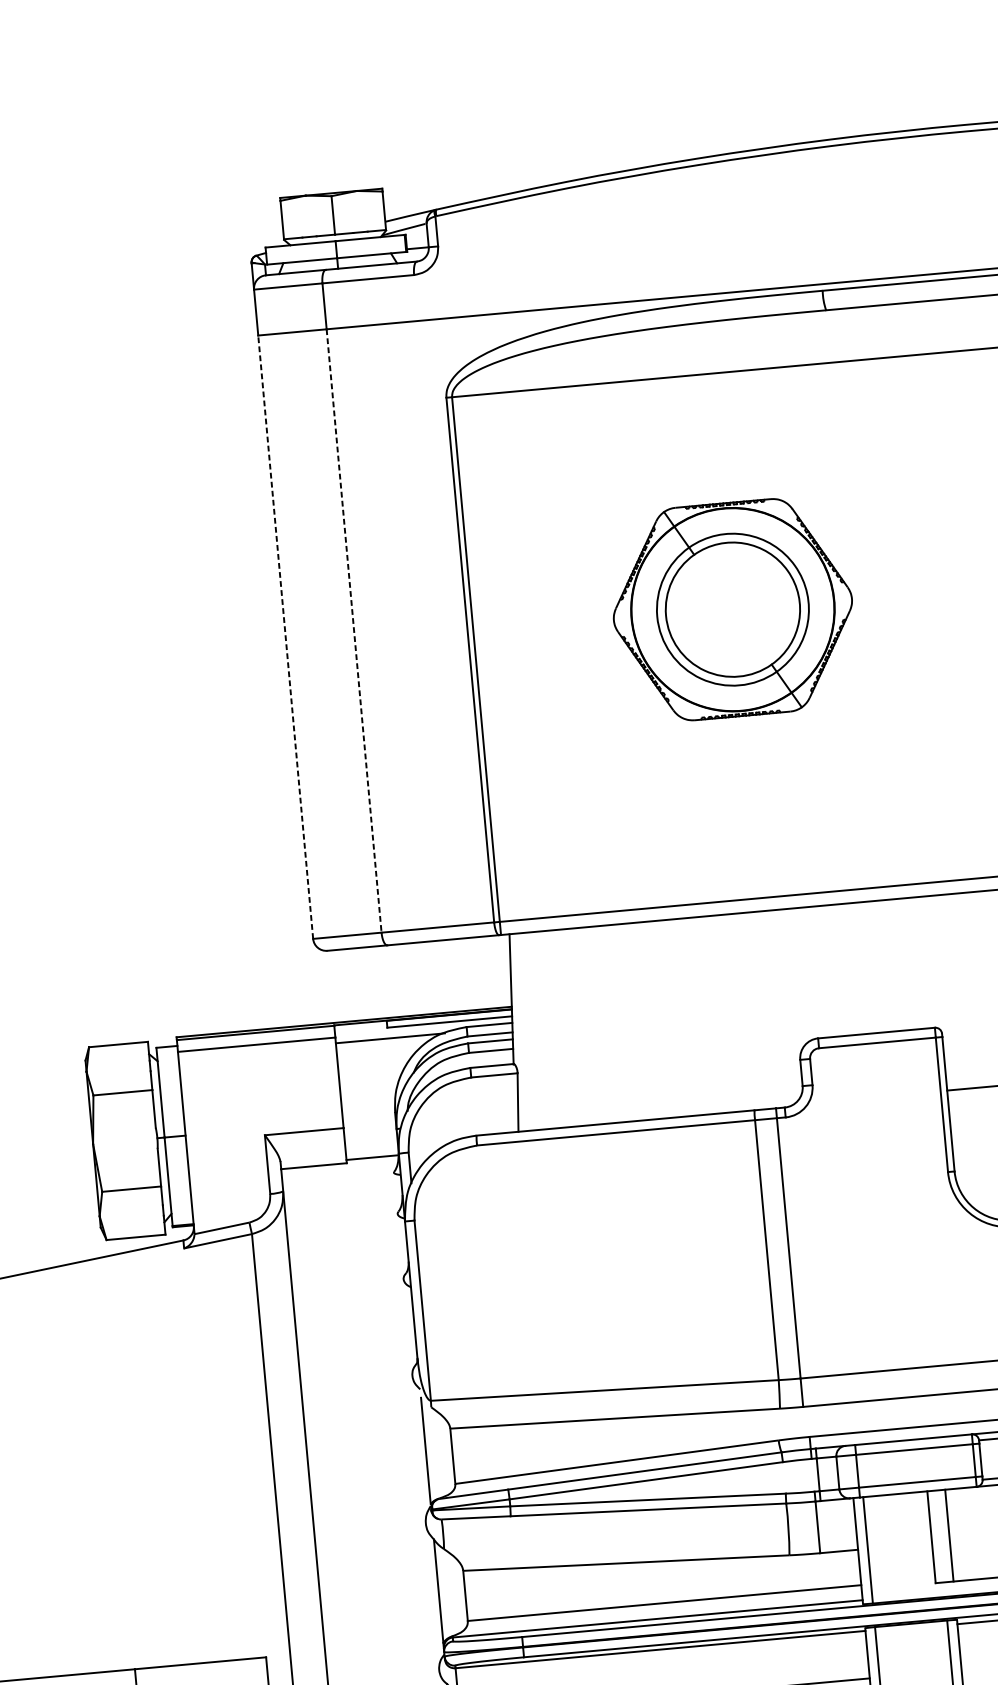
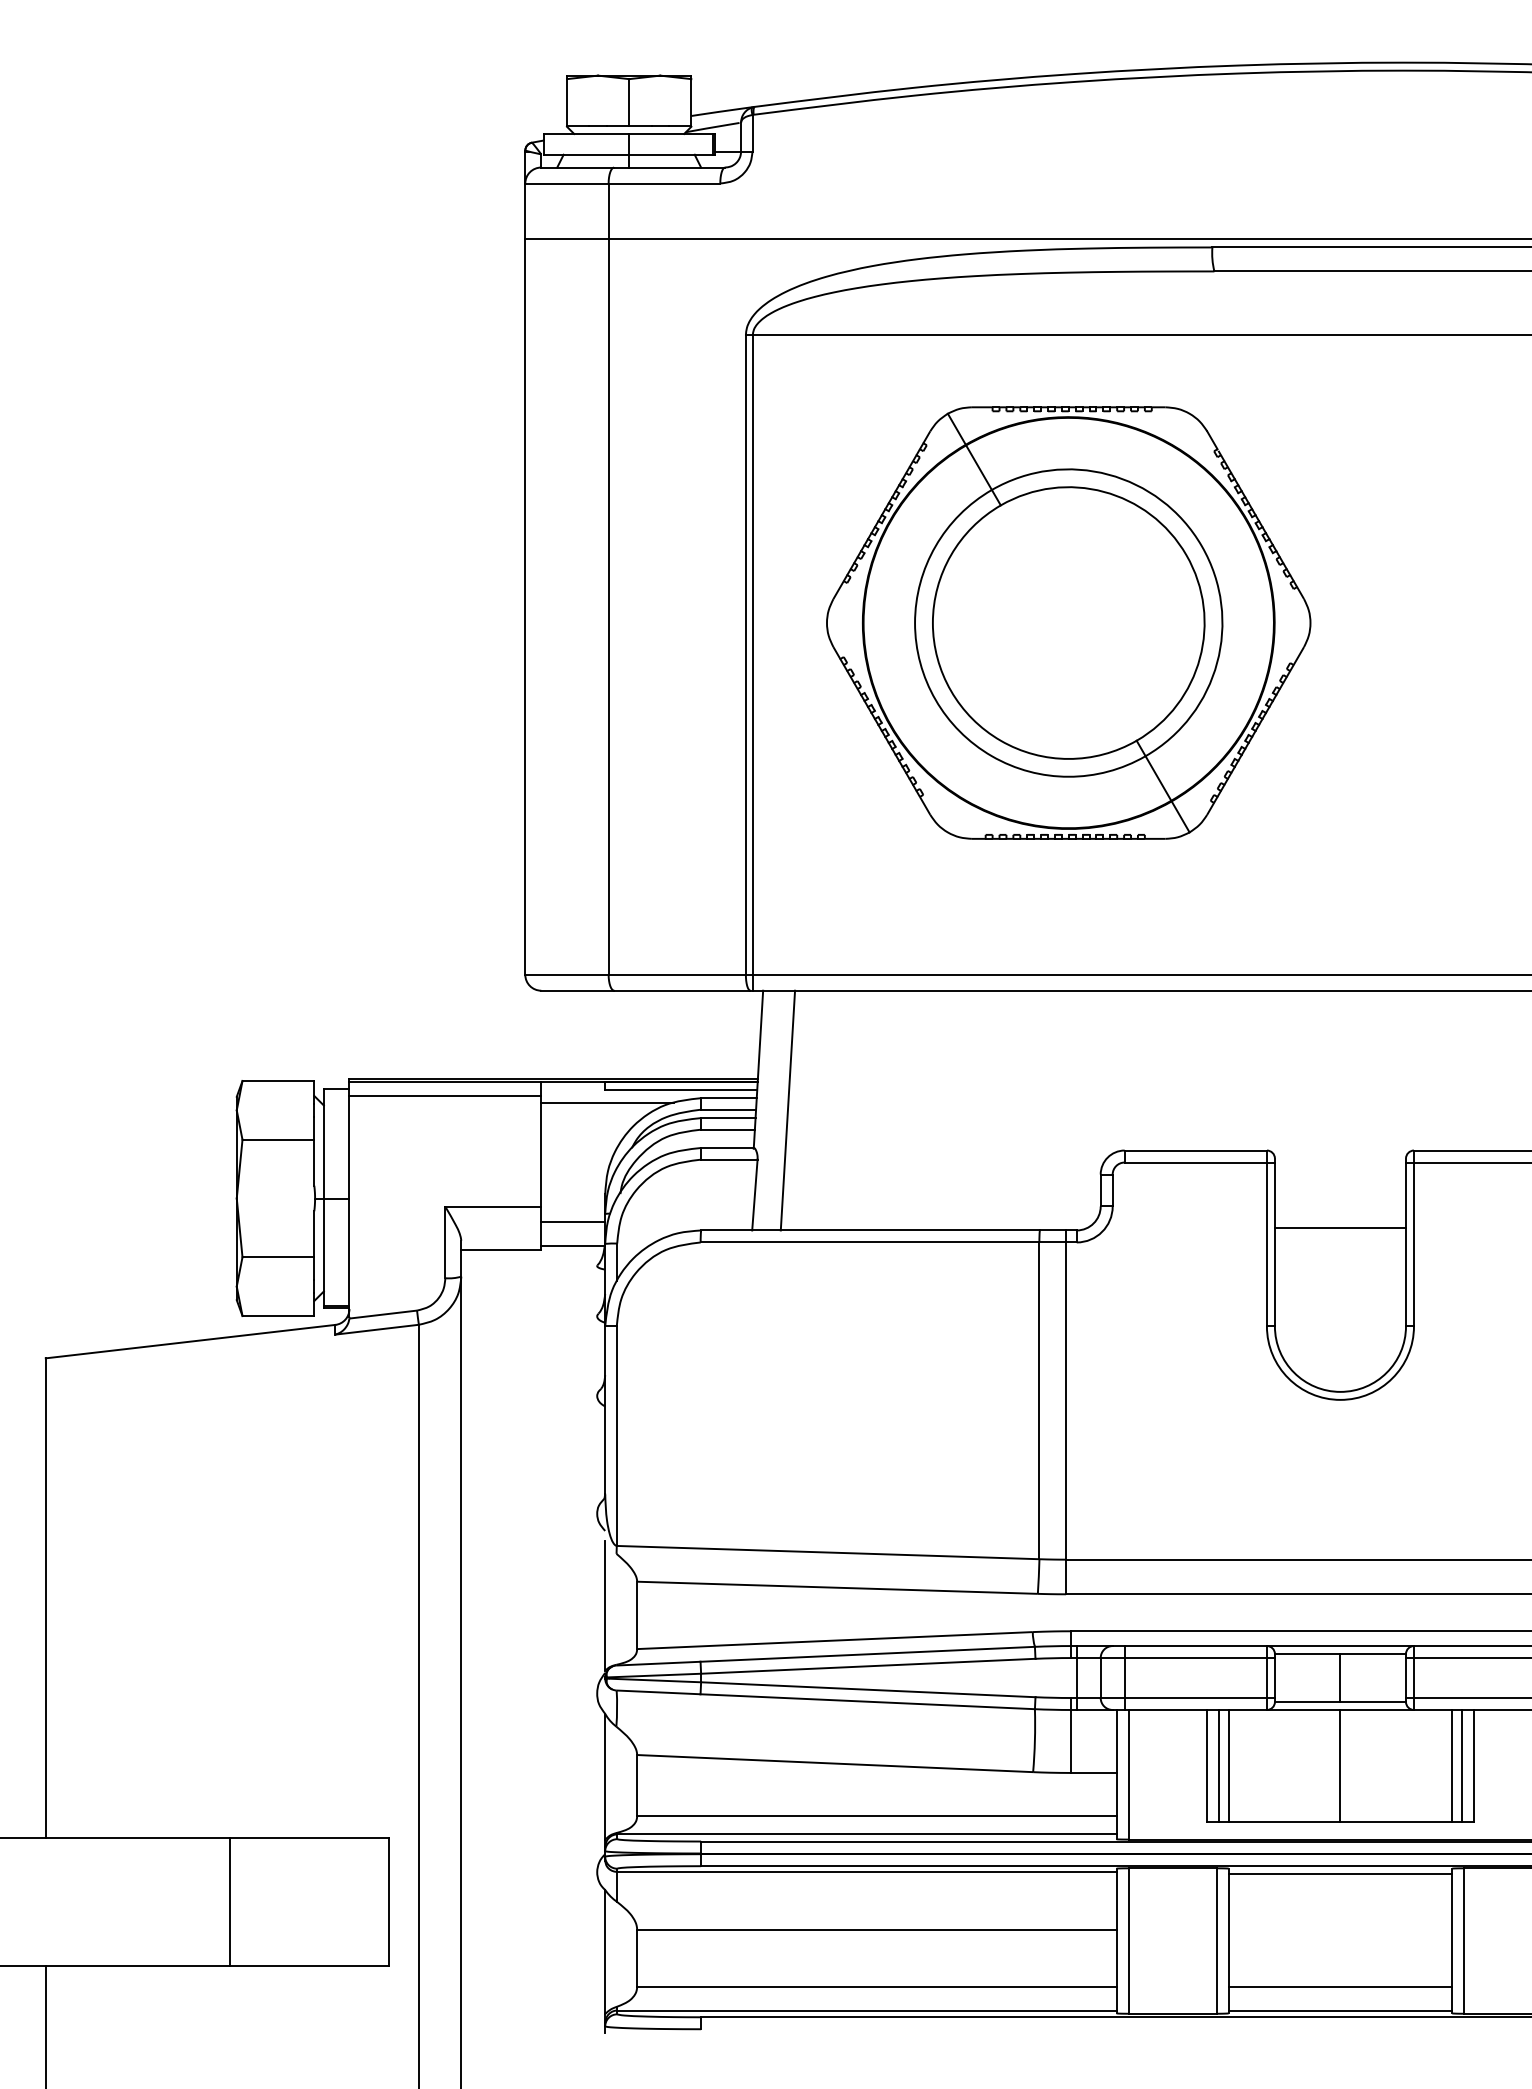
part: (732, 609) -> (1068, 622), size x1.67
line: (354, 631) -> (608, 607), dashed -> solid
line: (285, 637) -> (525, 607), dashed -> solid
line: (538, 1030) -> (787, 1110), added
line: (371, 1138) -> (573, 1222), added
line: (941, 1536) -> (1218, 1765), added

